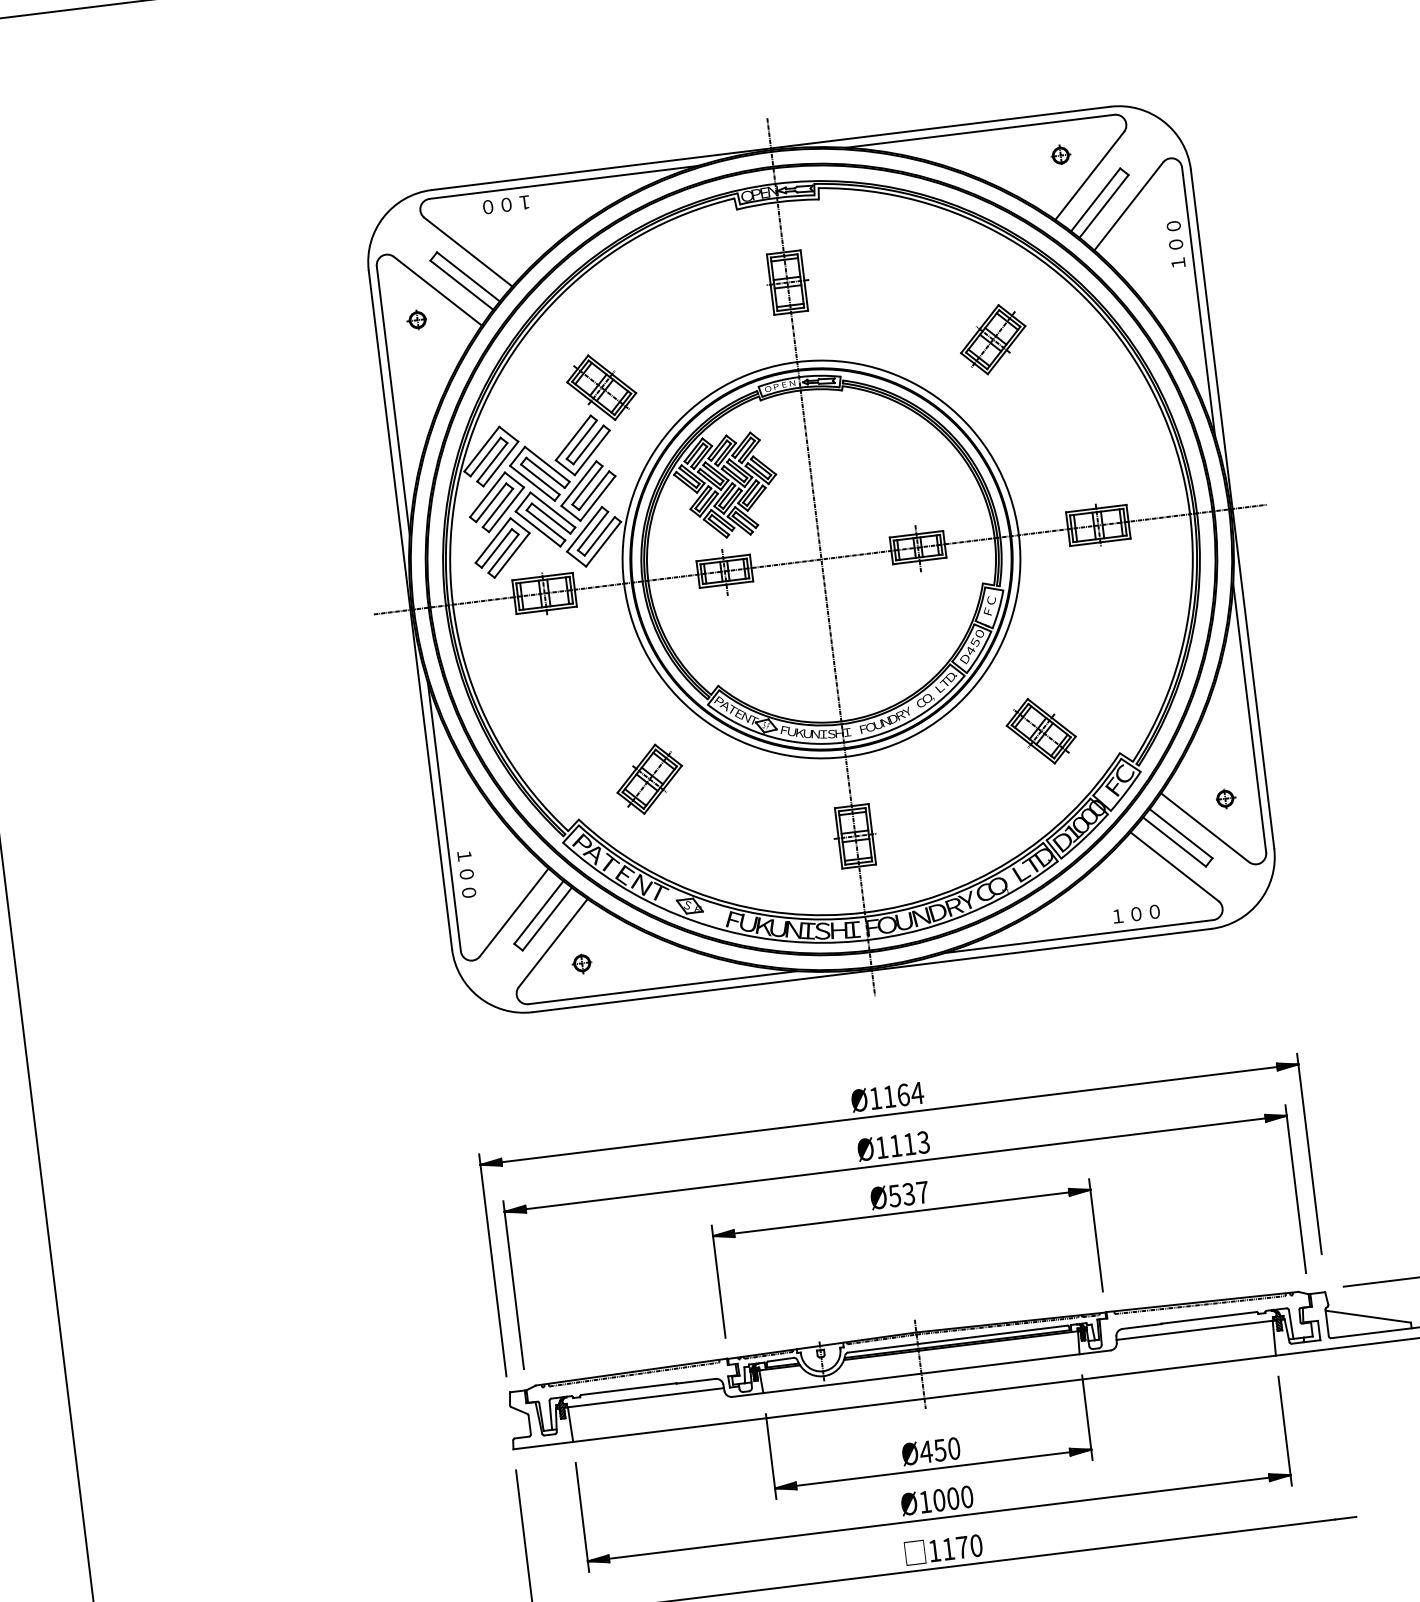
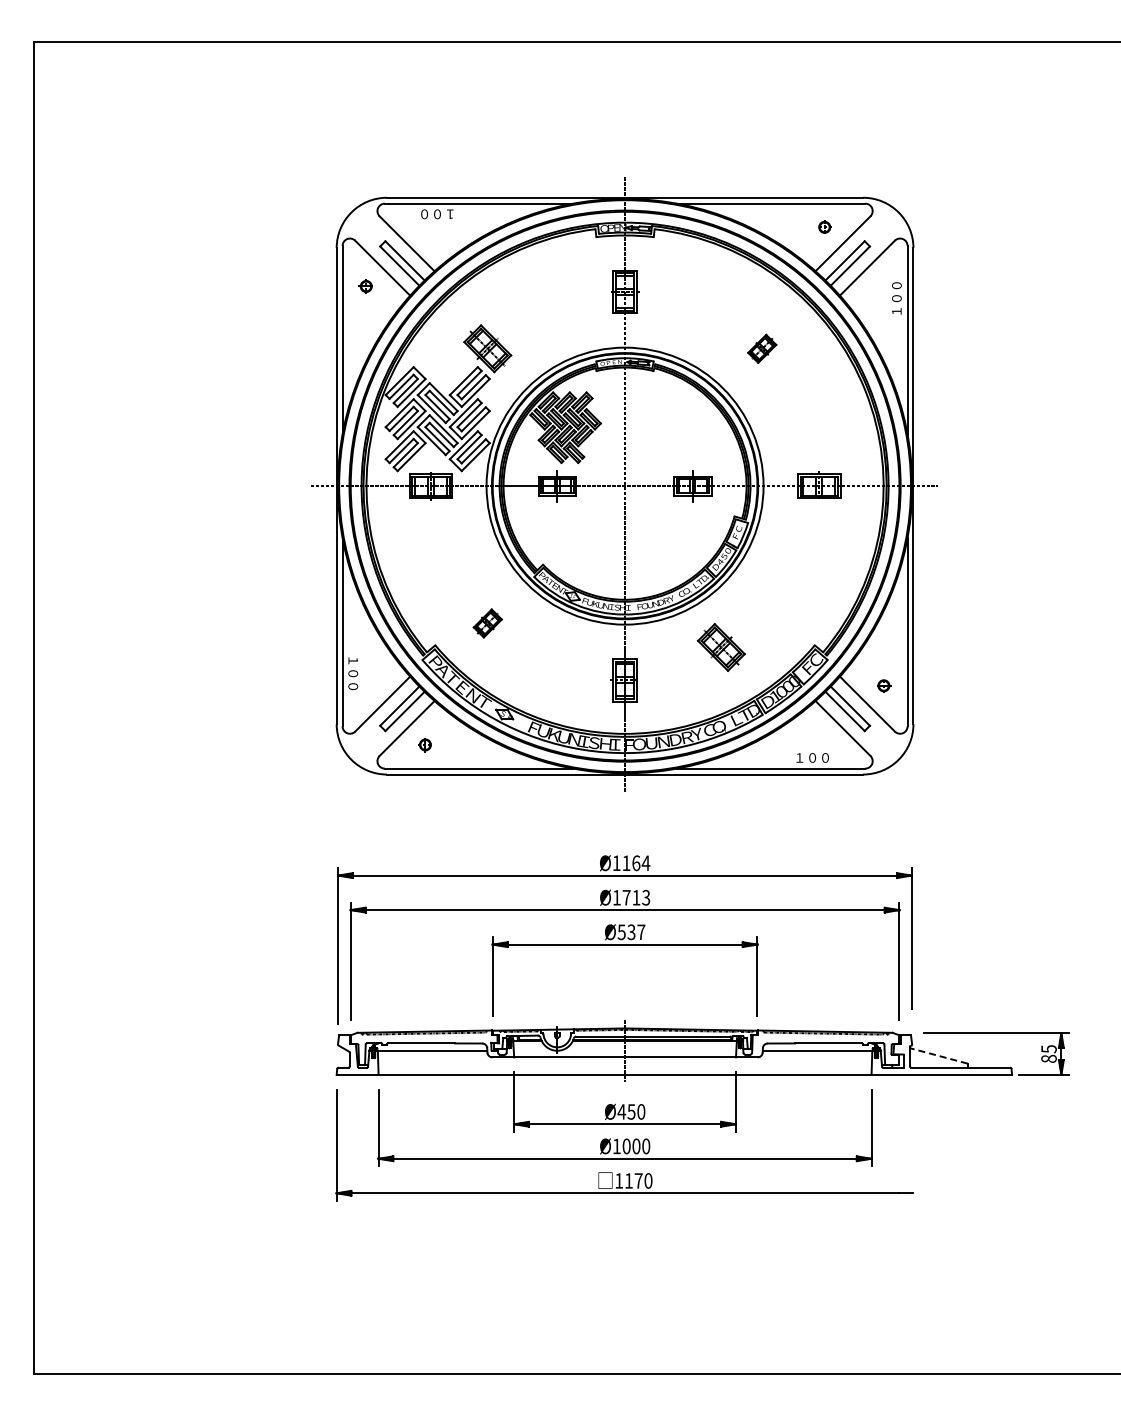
part: (991, 339) -> (761, 348), size x0.6
part: (1039, 731) -> (720, 647), moved
part: (649, 779) -> (487, 623), size x0.6
text: (895, 1145) -> (626, 897), Ø1113 -> Ø1713
line: (1367, 1316) -> (938, 1055), solid -> dashed

